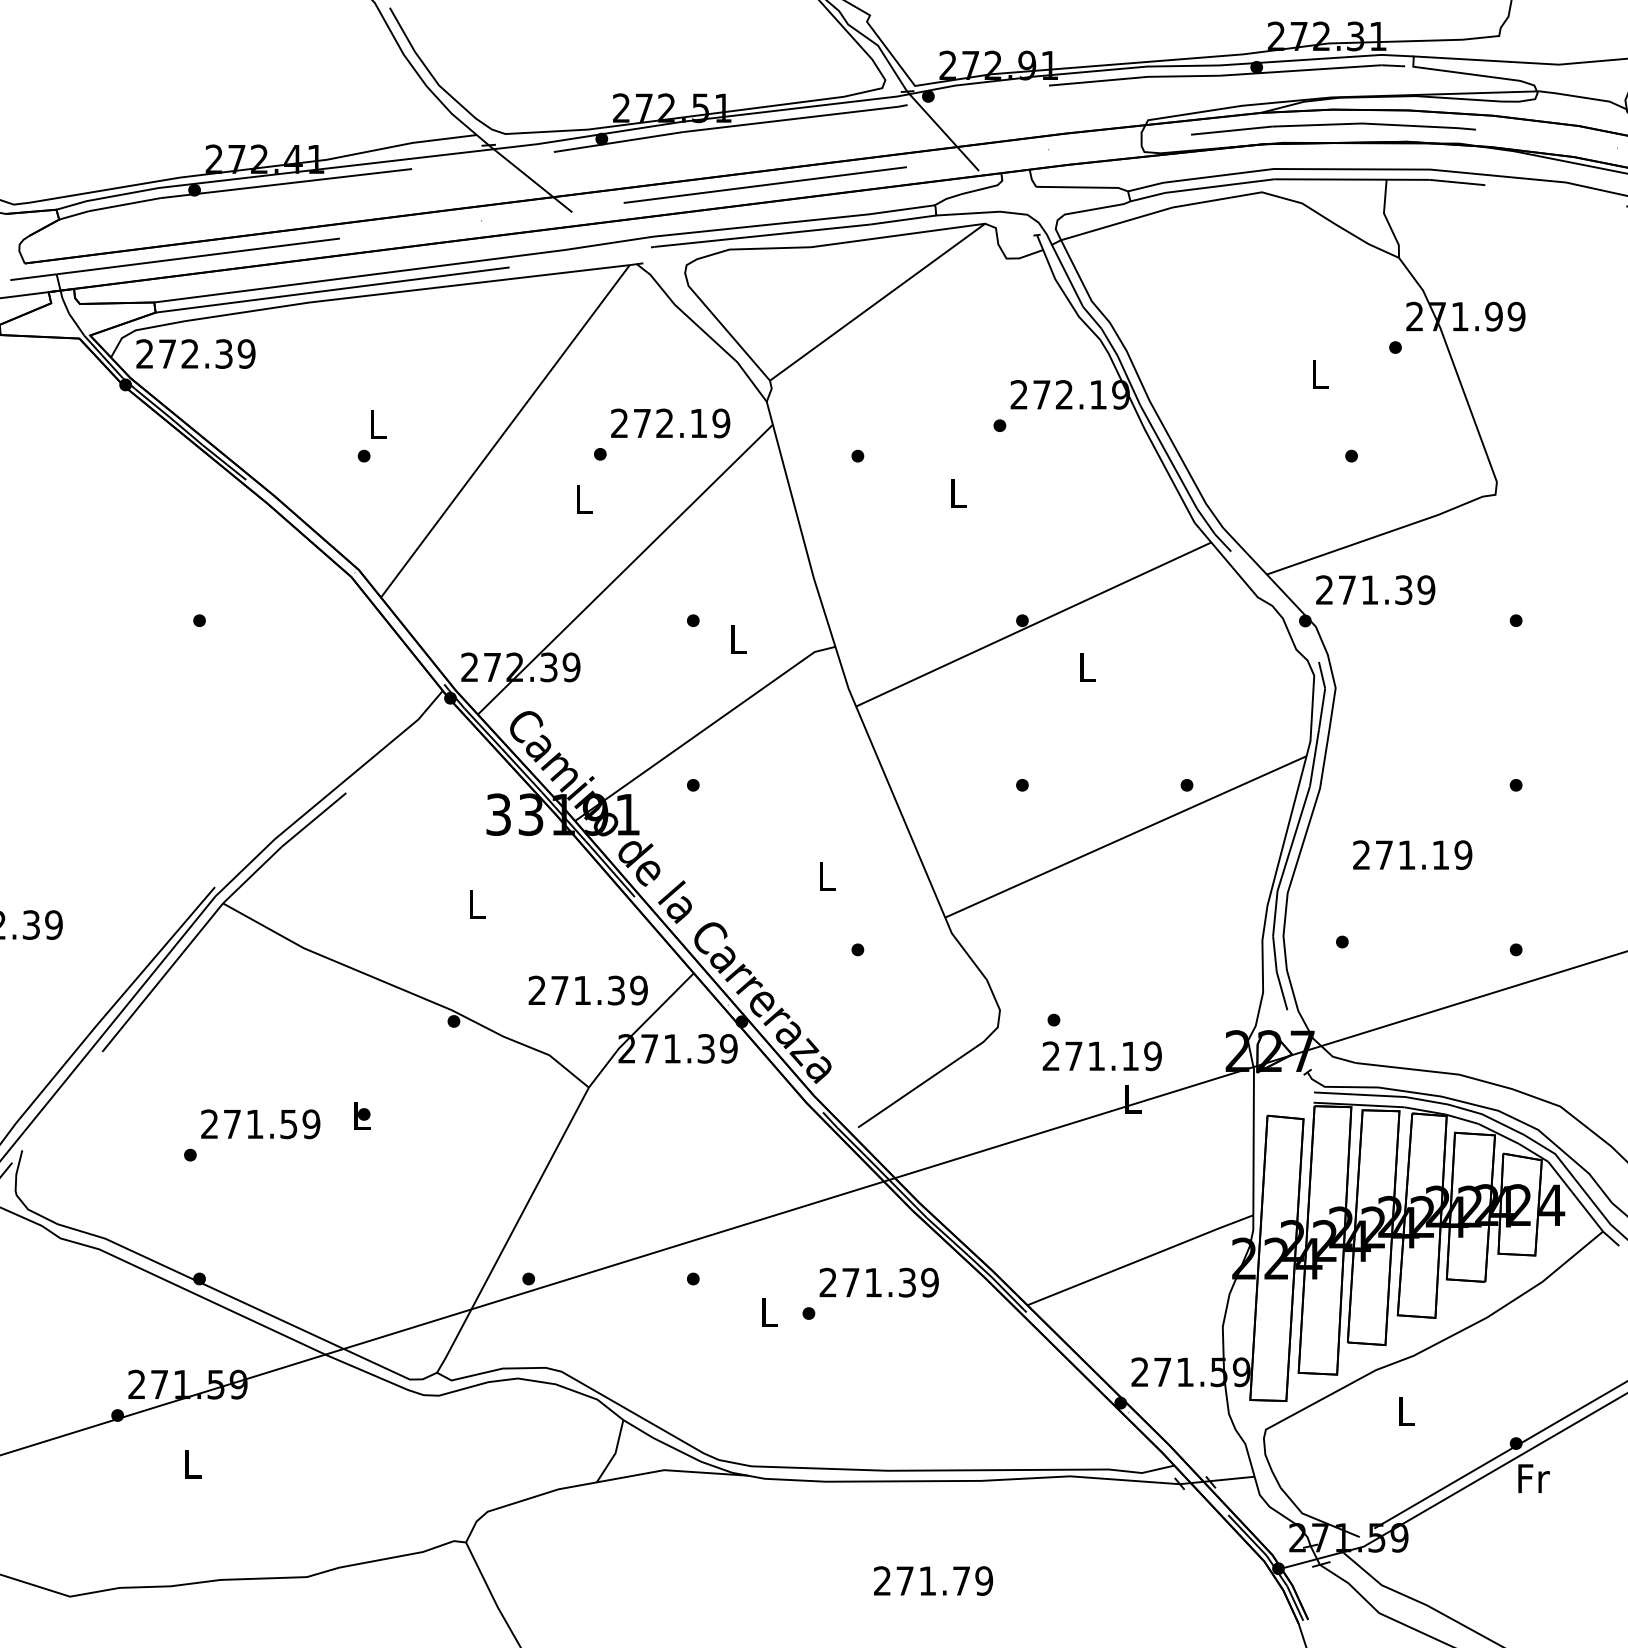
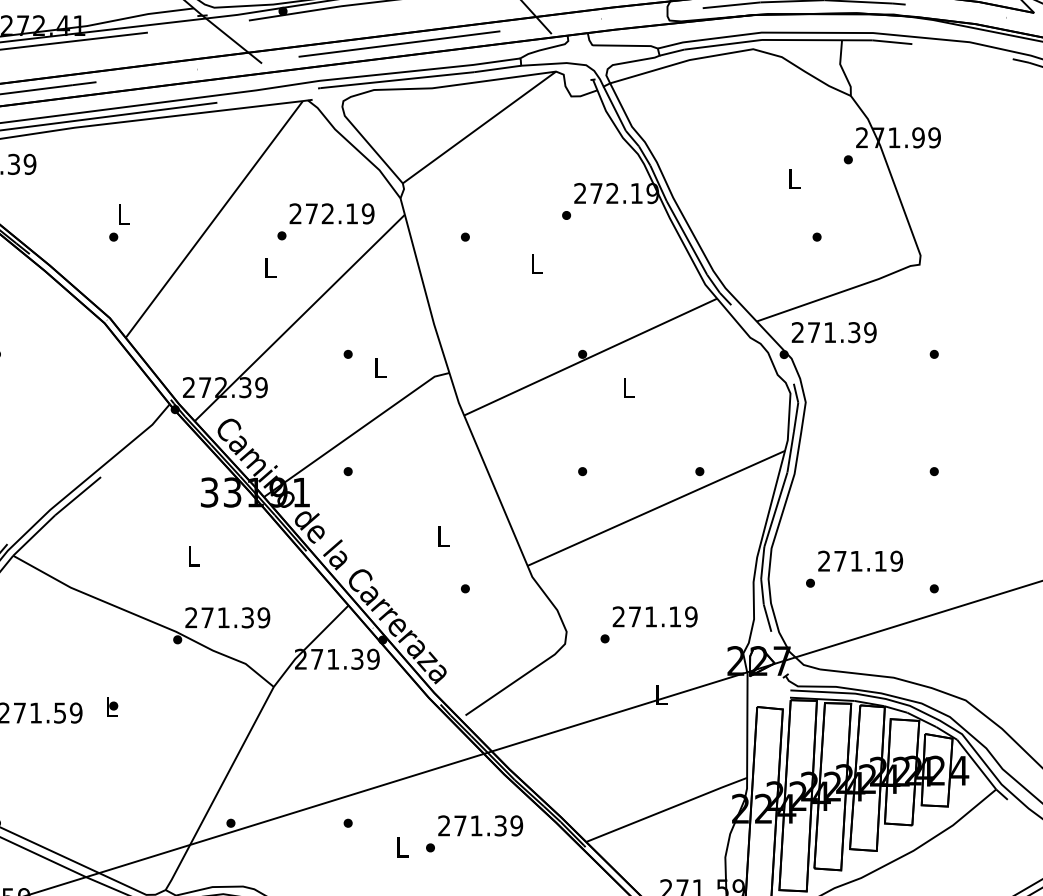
text: (1412, 855) -> (860, 561), moved
text: (587, 990) -> (227, 617), moved
text: (1101, 1056) -> (654, 617), moved

